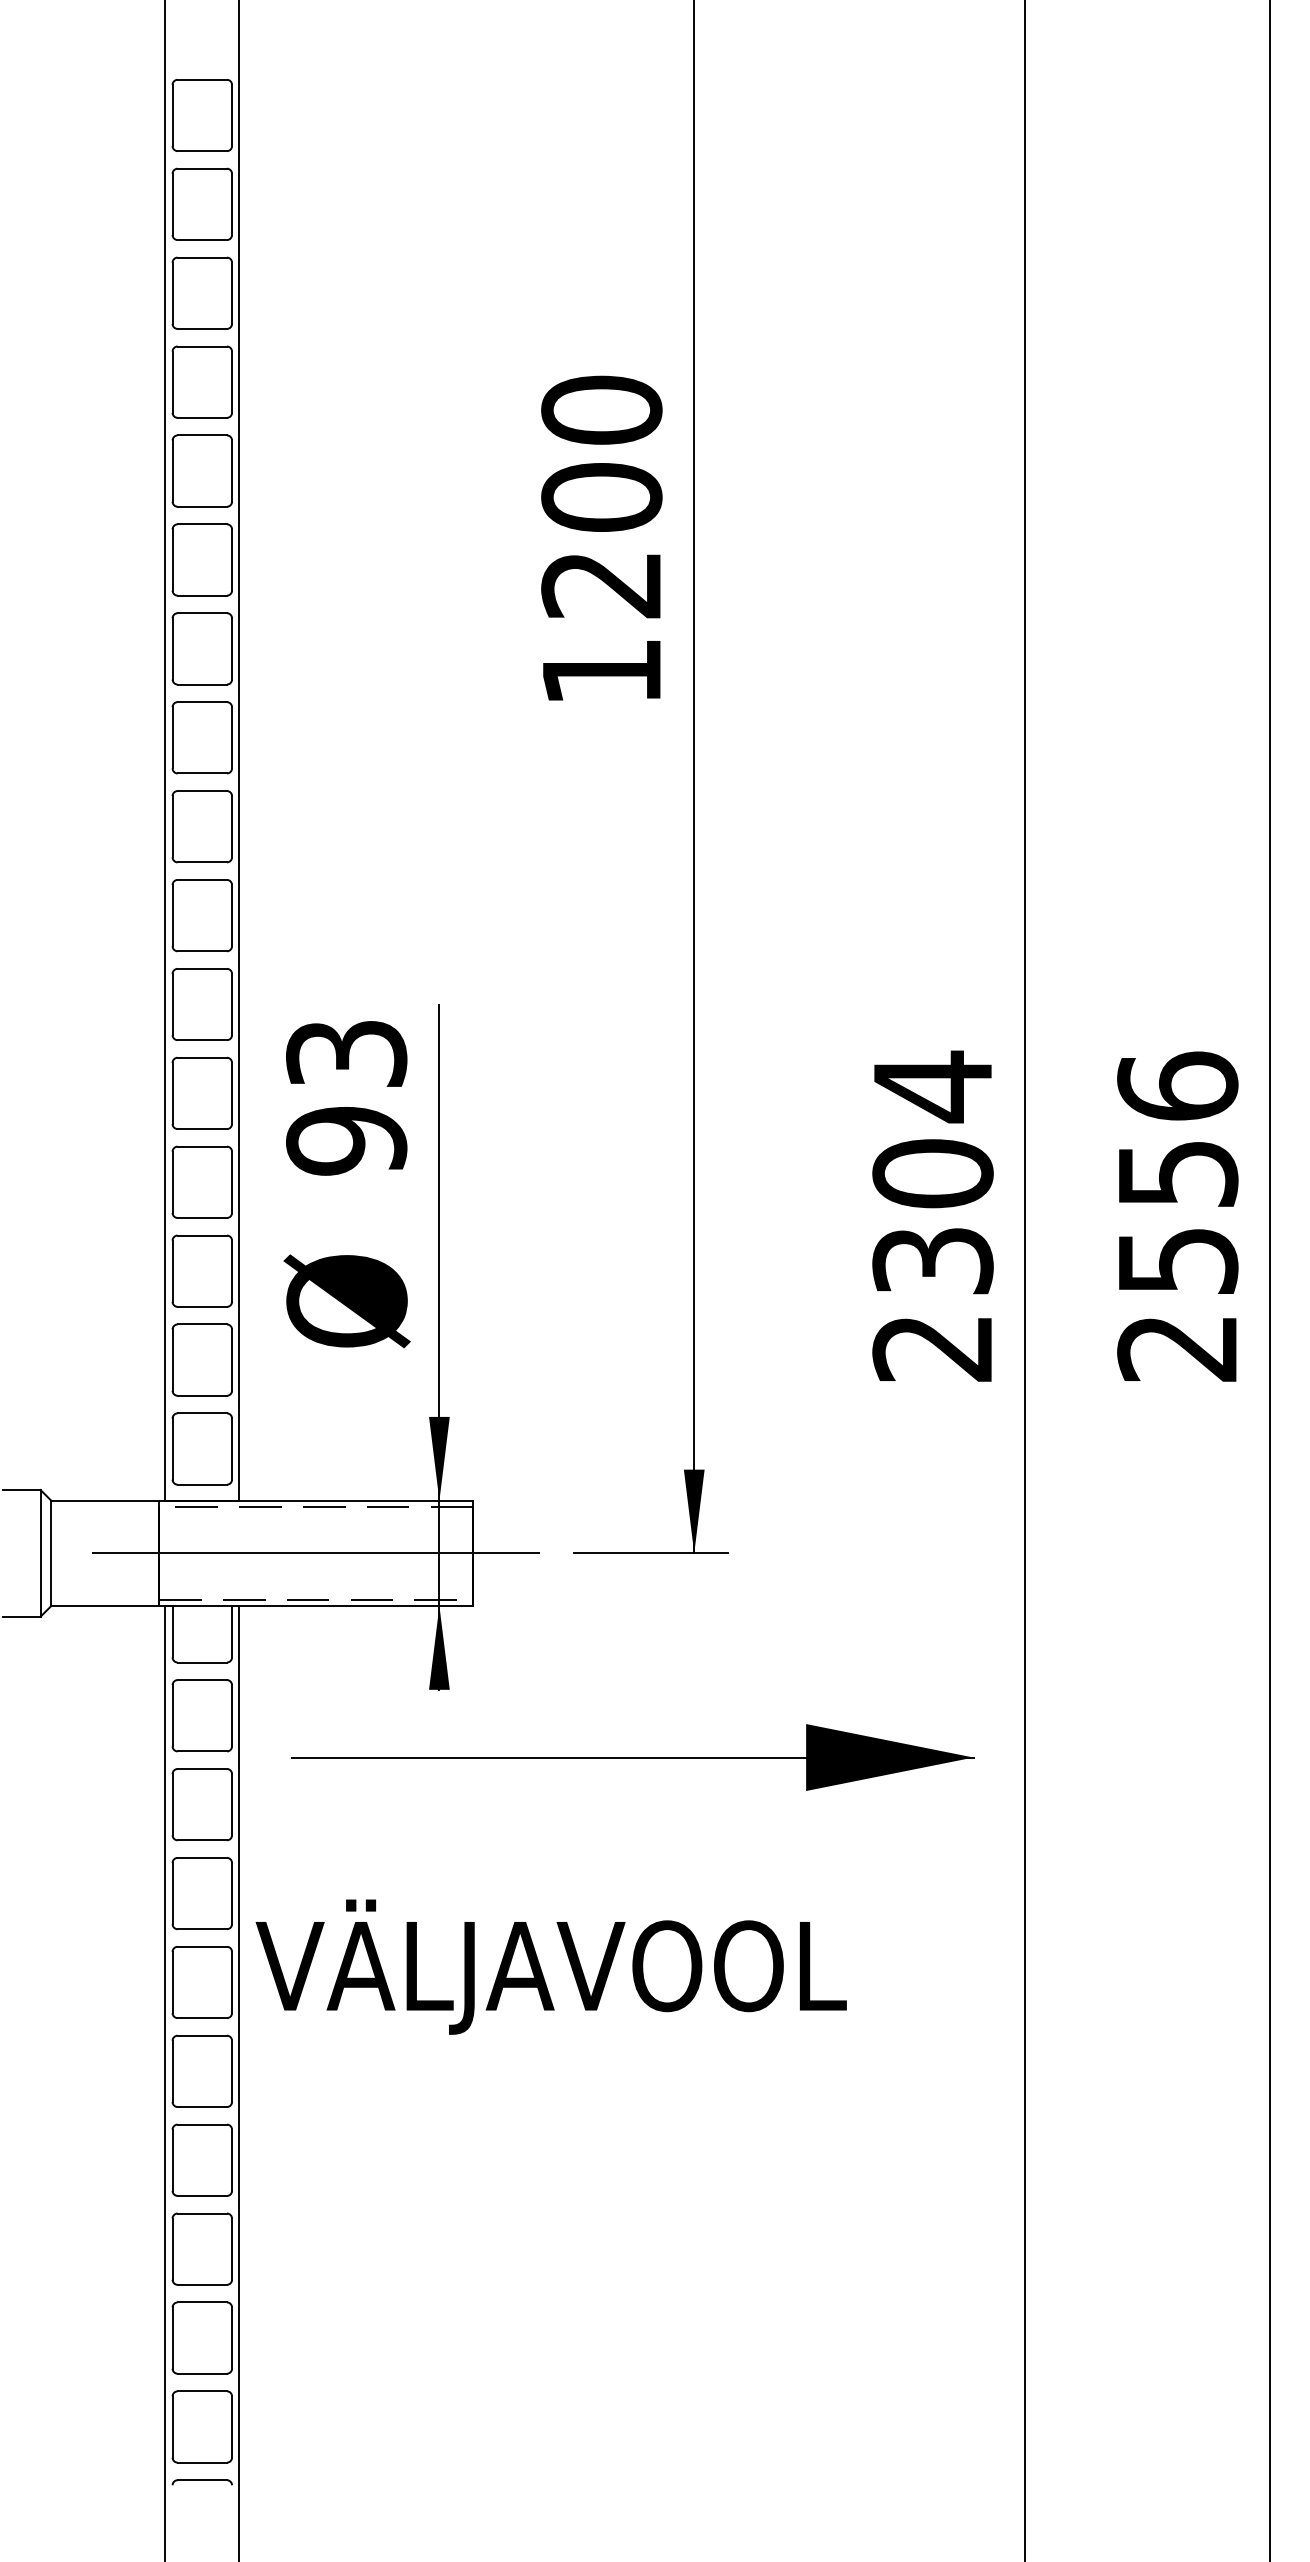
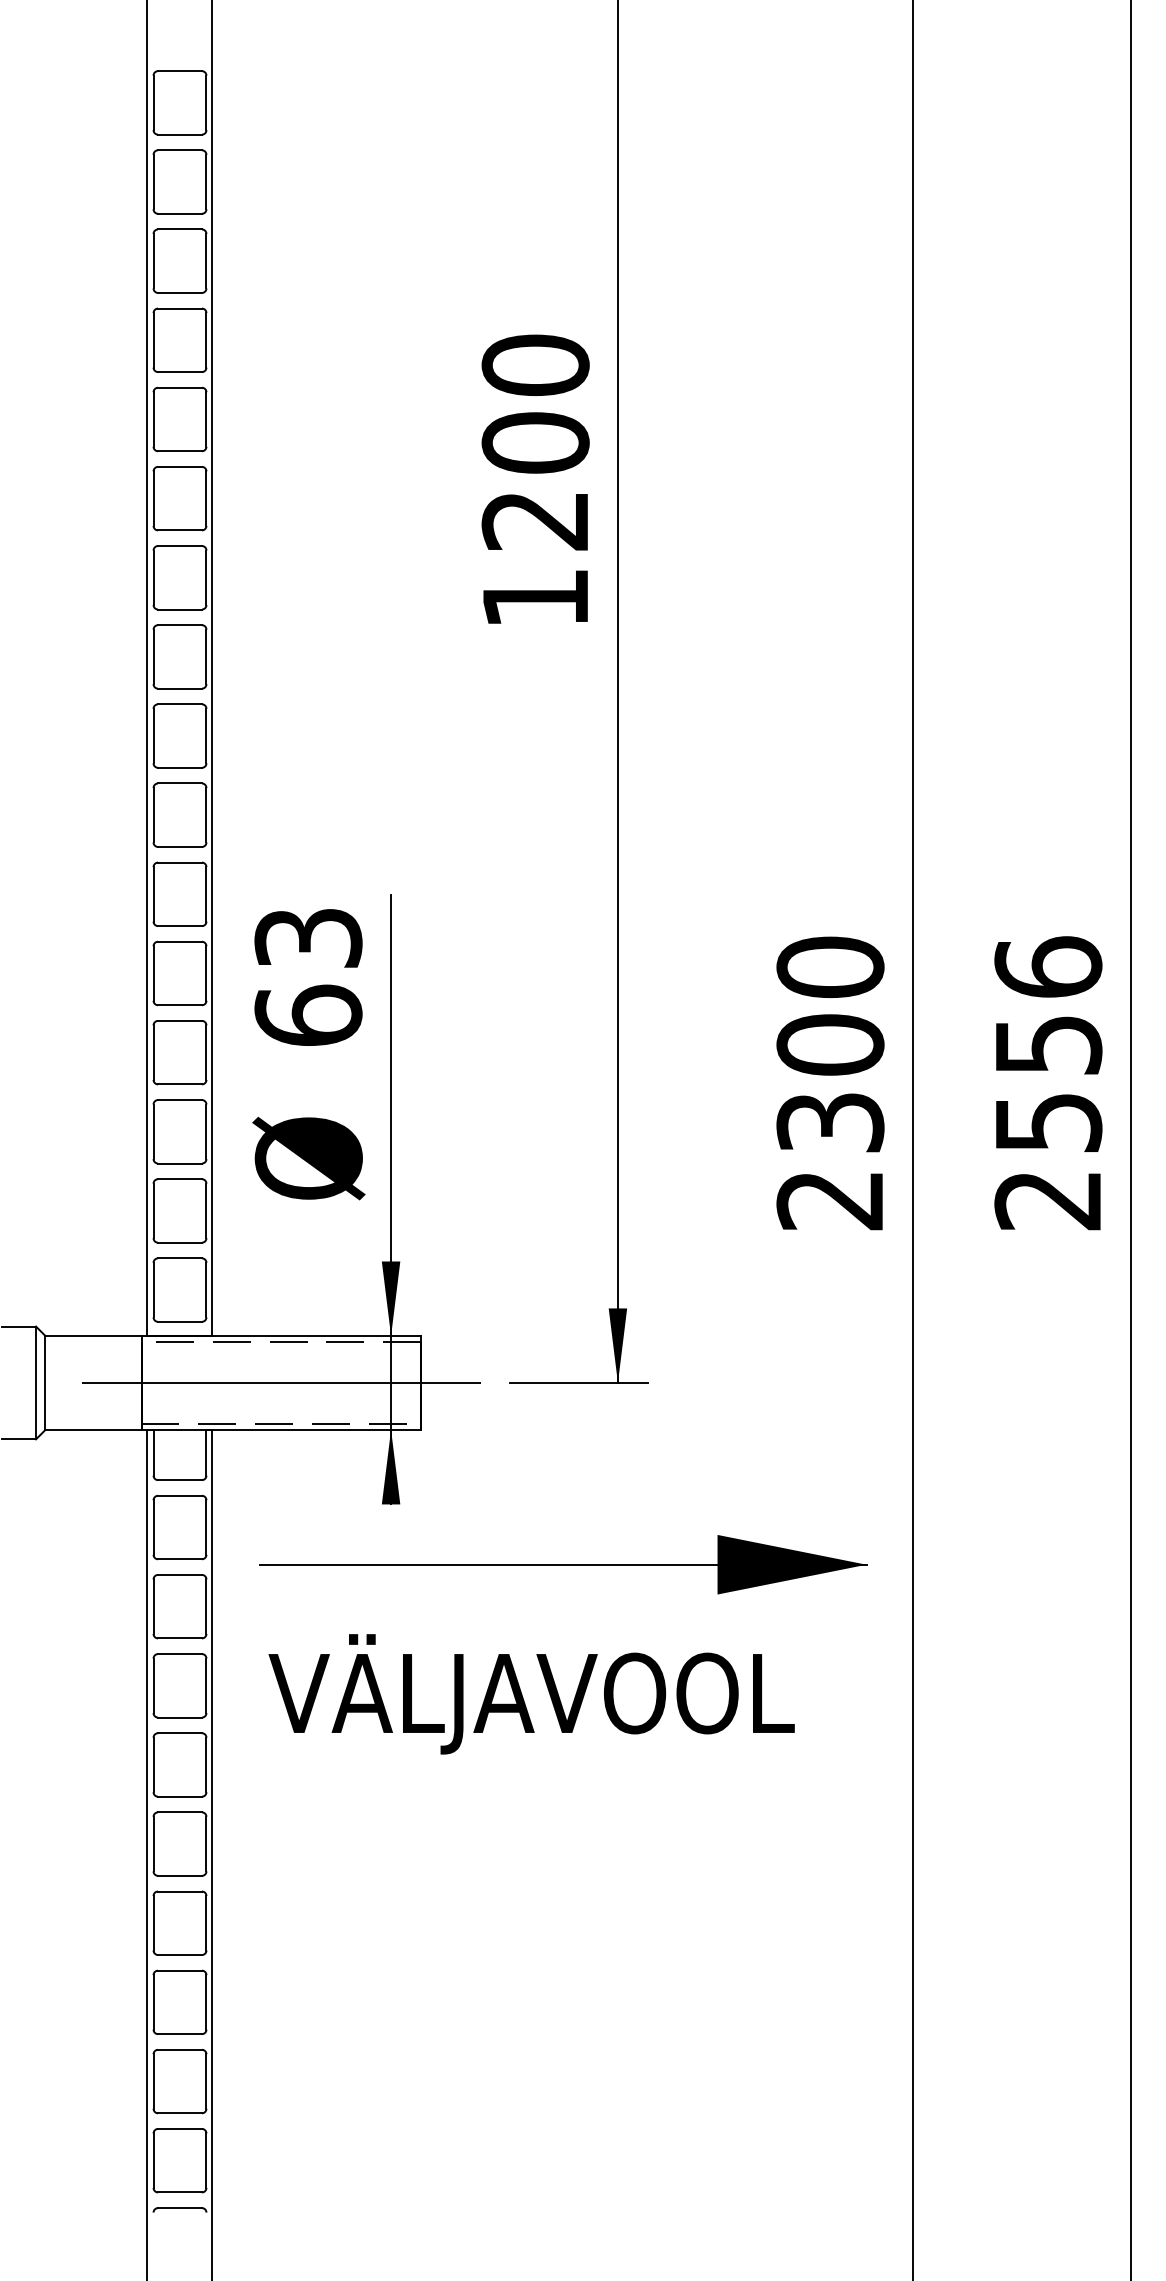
text: (933, 1086) -> (830, 967), 2304 -> 2300
text: (346, 1140) -> (308, 1015), 93 -> 63
text: (551, 1967) -> (531, 1694), moved

